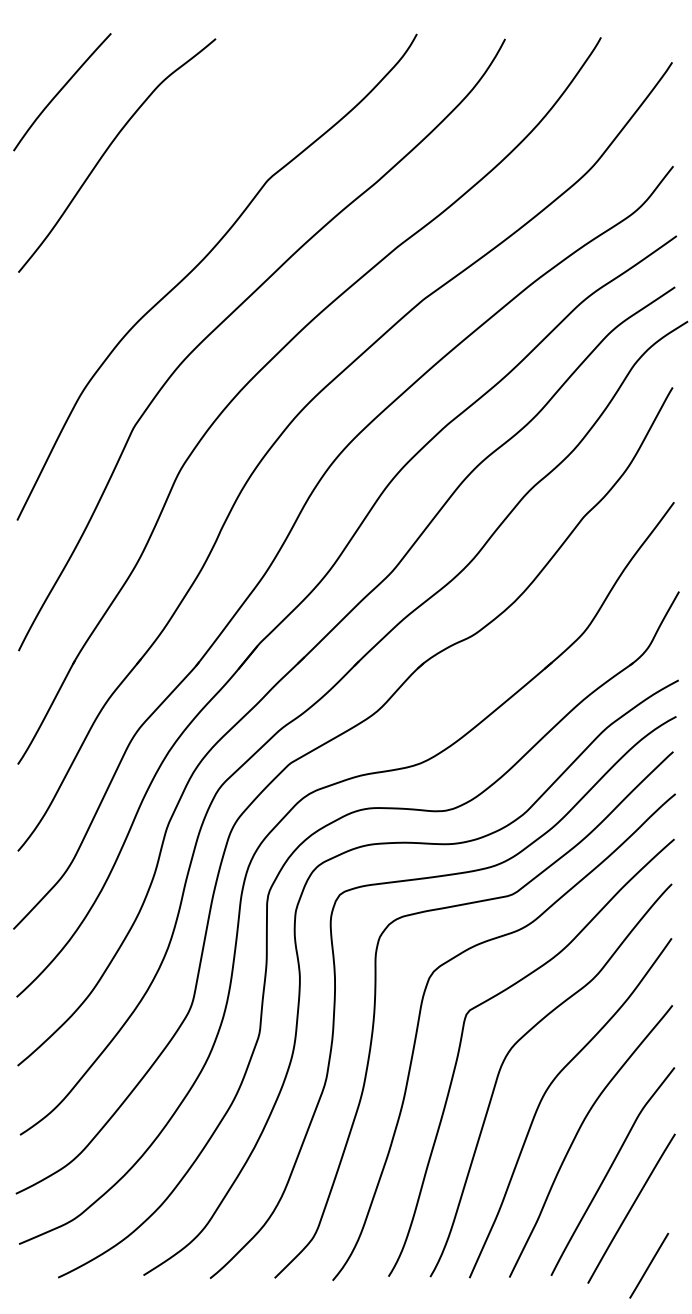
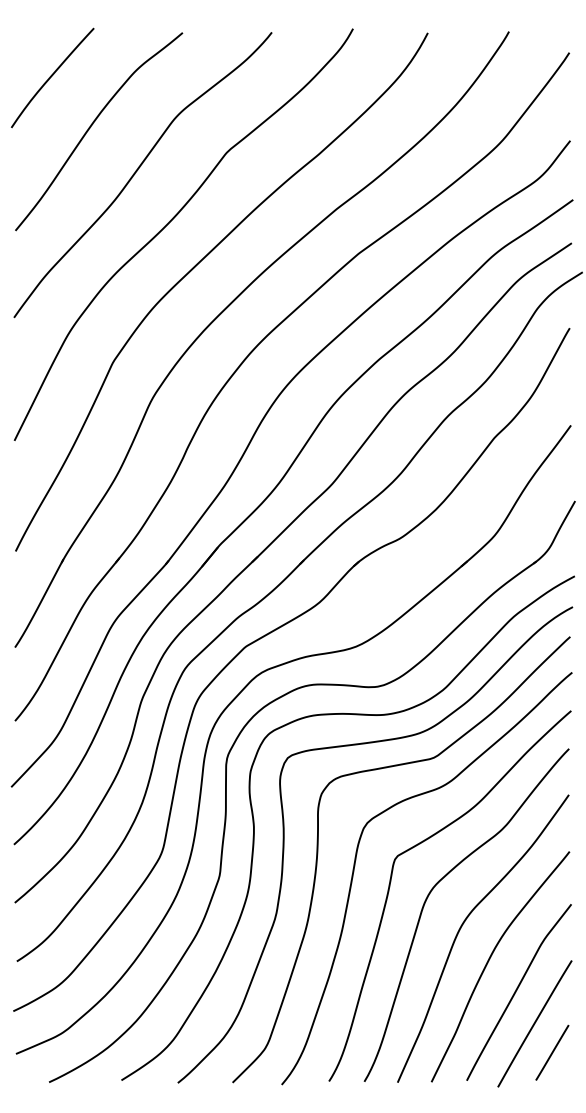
curve: (162, 202) -> (137, 171), added
line: (649, 1265) -> (552, 1052), moved

